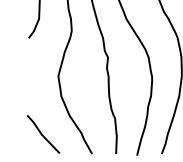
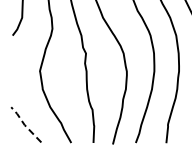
line: (41, 135) -> (24, 125), solid -> dashed

